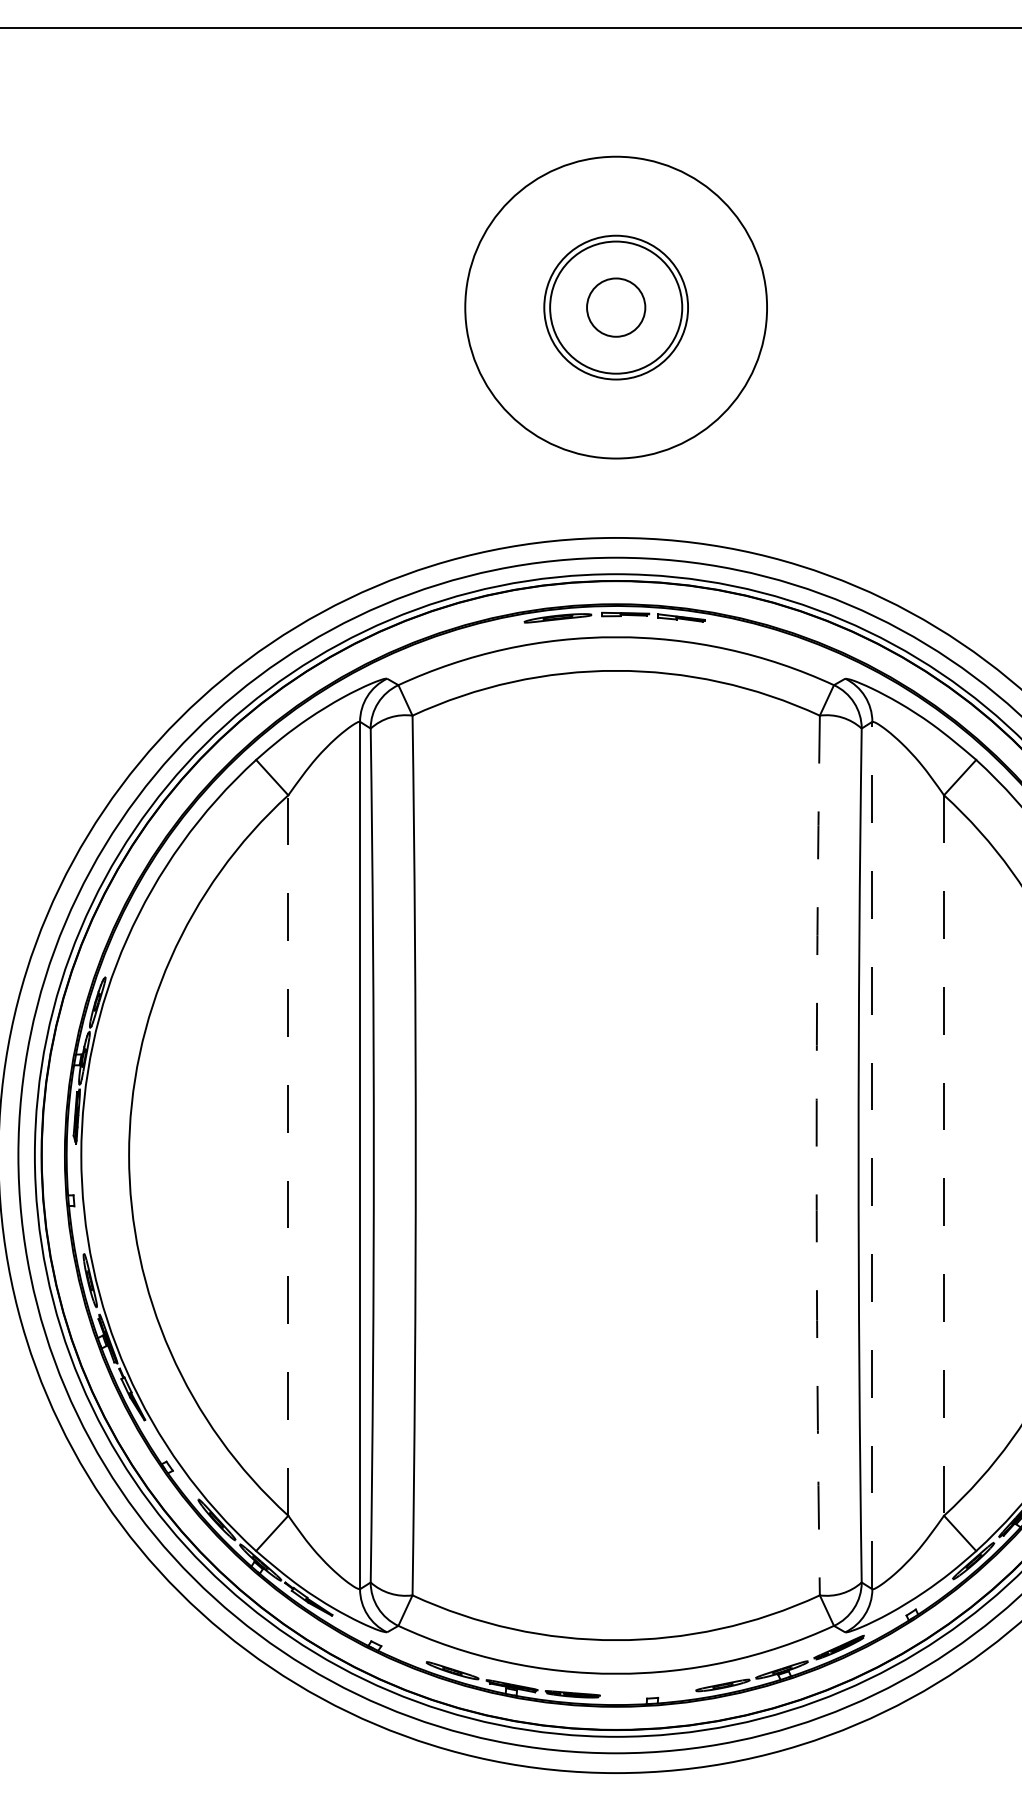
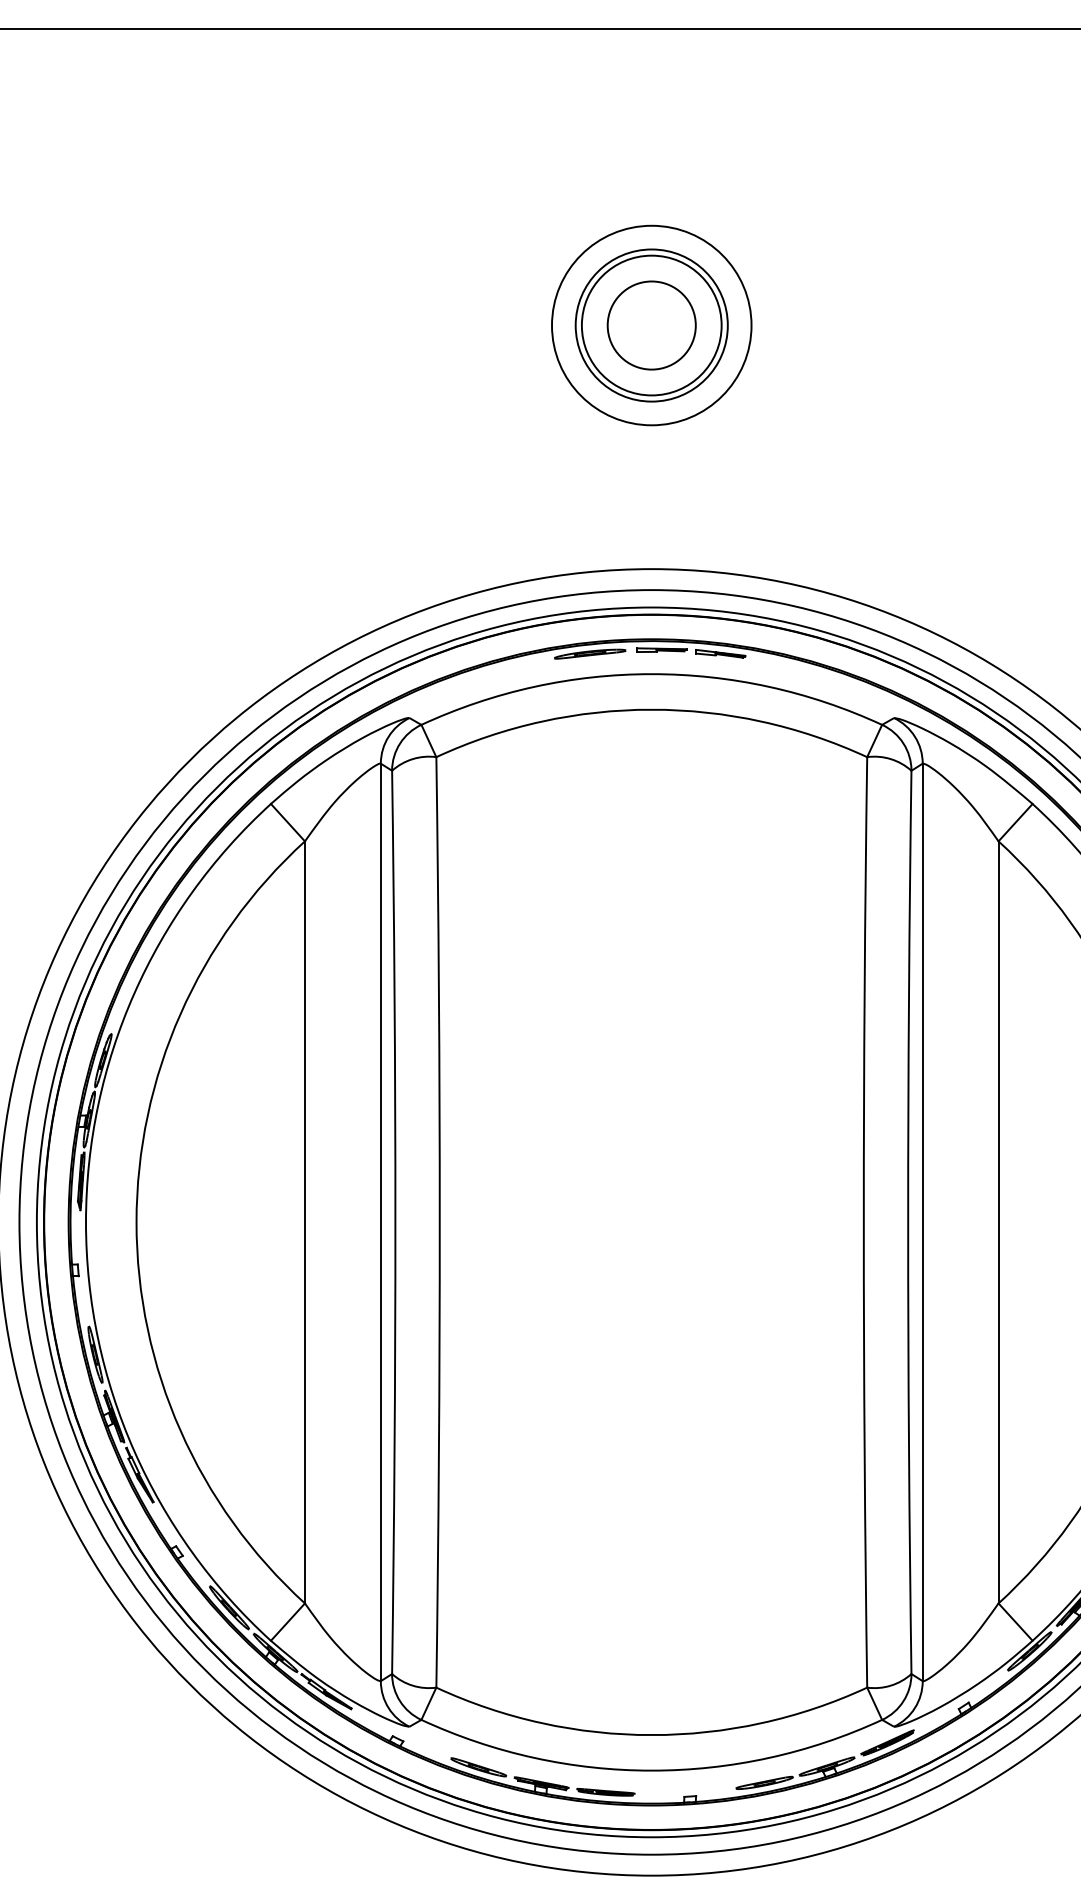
circle: (615, 307) -> (651, 325), size x0.62
circle: (615, 307) -> (651, 325), size x1.43
line: (287, 1154) -> (304, 1221), dashed -> solid
arc: (816, 1155) -> (863, 1222), dashed -> solid
line: (872, 1155) -> (922, 1222), dashed -> solid
line: (943, 1155) -> (998, 1222), dashed -> solid

